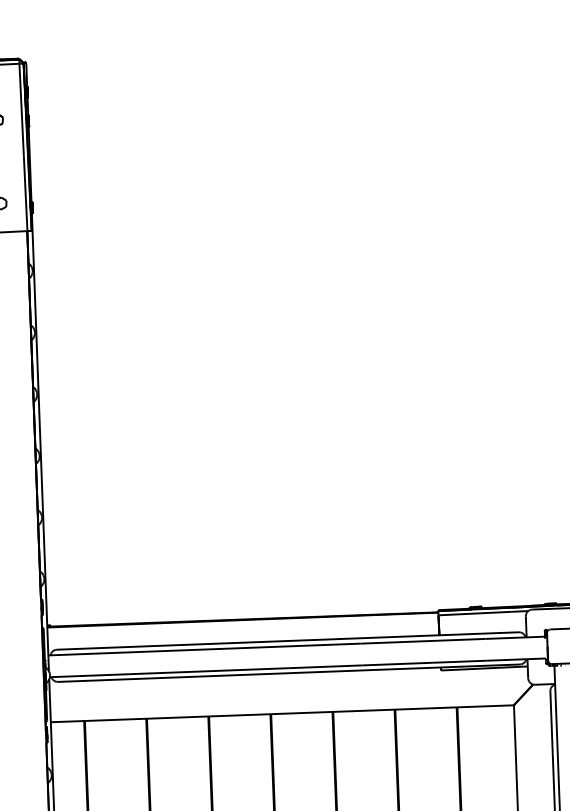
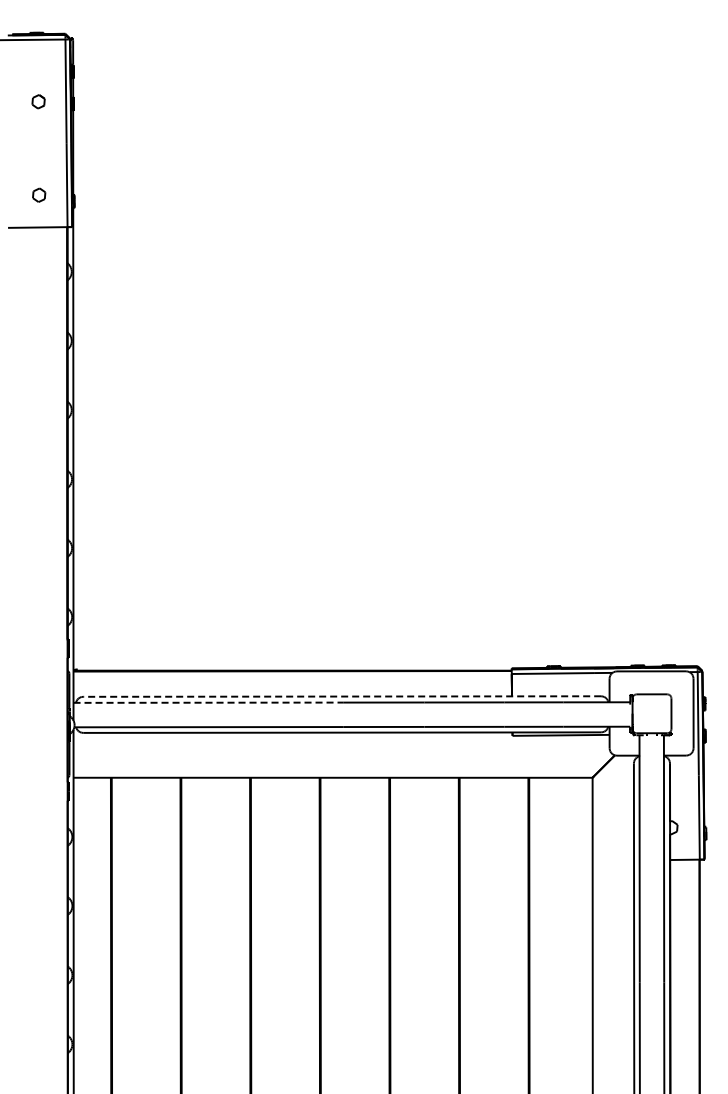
line: (288, 640) -> (342, 696), solid -> dashed
line: (168, 650) -> (208, 702), solid -> dashed

